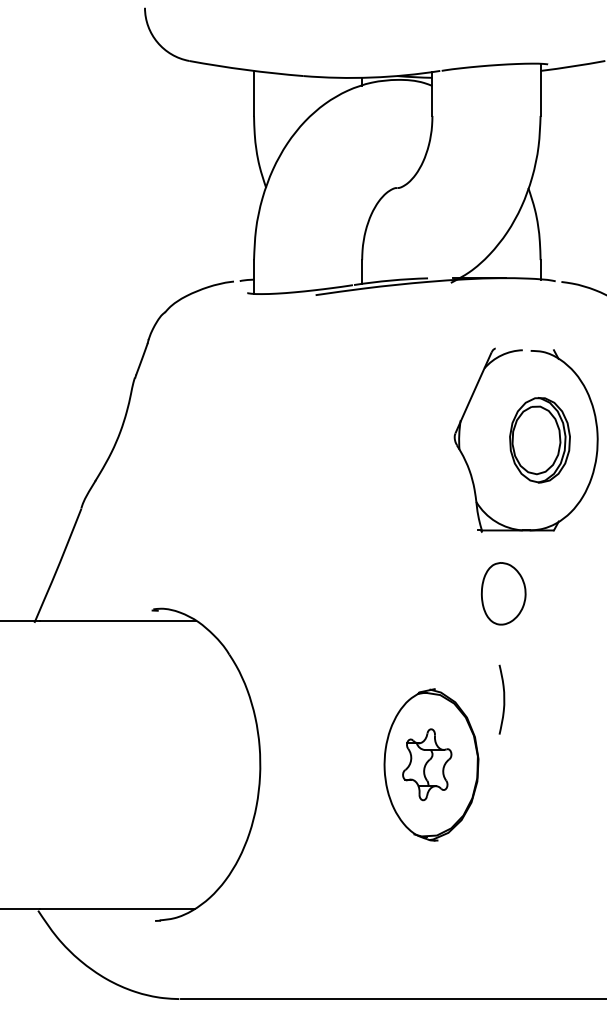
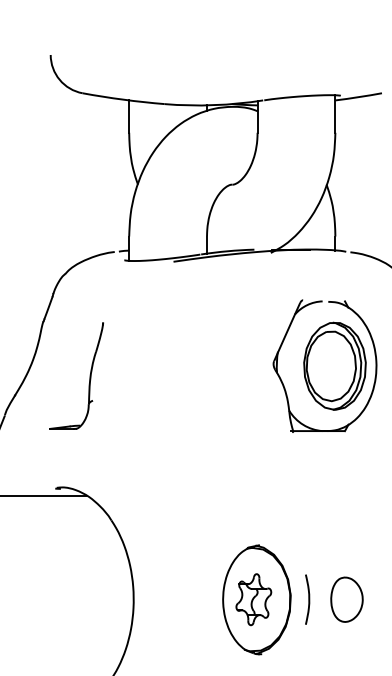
part: (539, 439) -> (334, 365), size x1.43
part: (198, 459) -> (89, 380), added
part: (503, 593) -> (346, 599), moved
curve: (503, 699) -> (308, 599), moved

